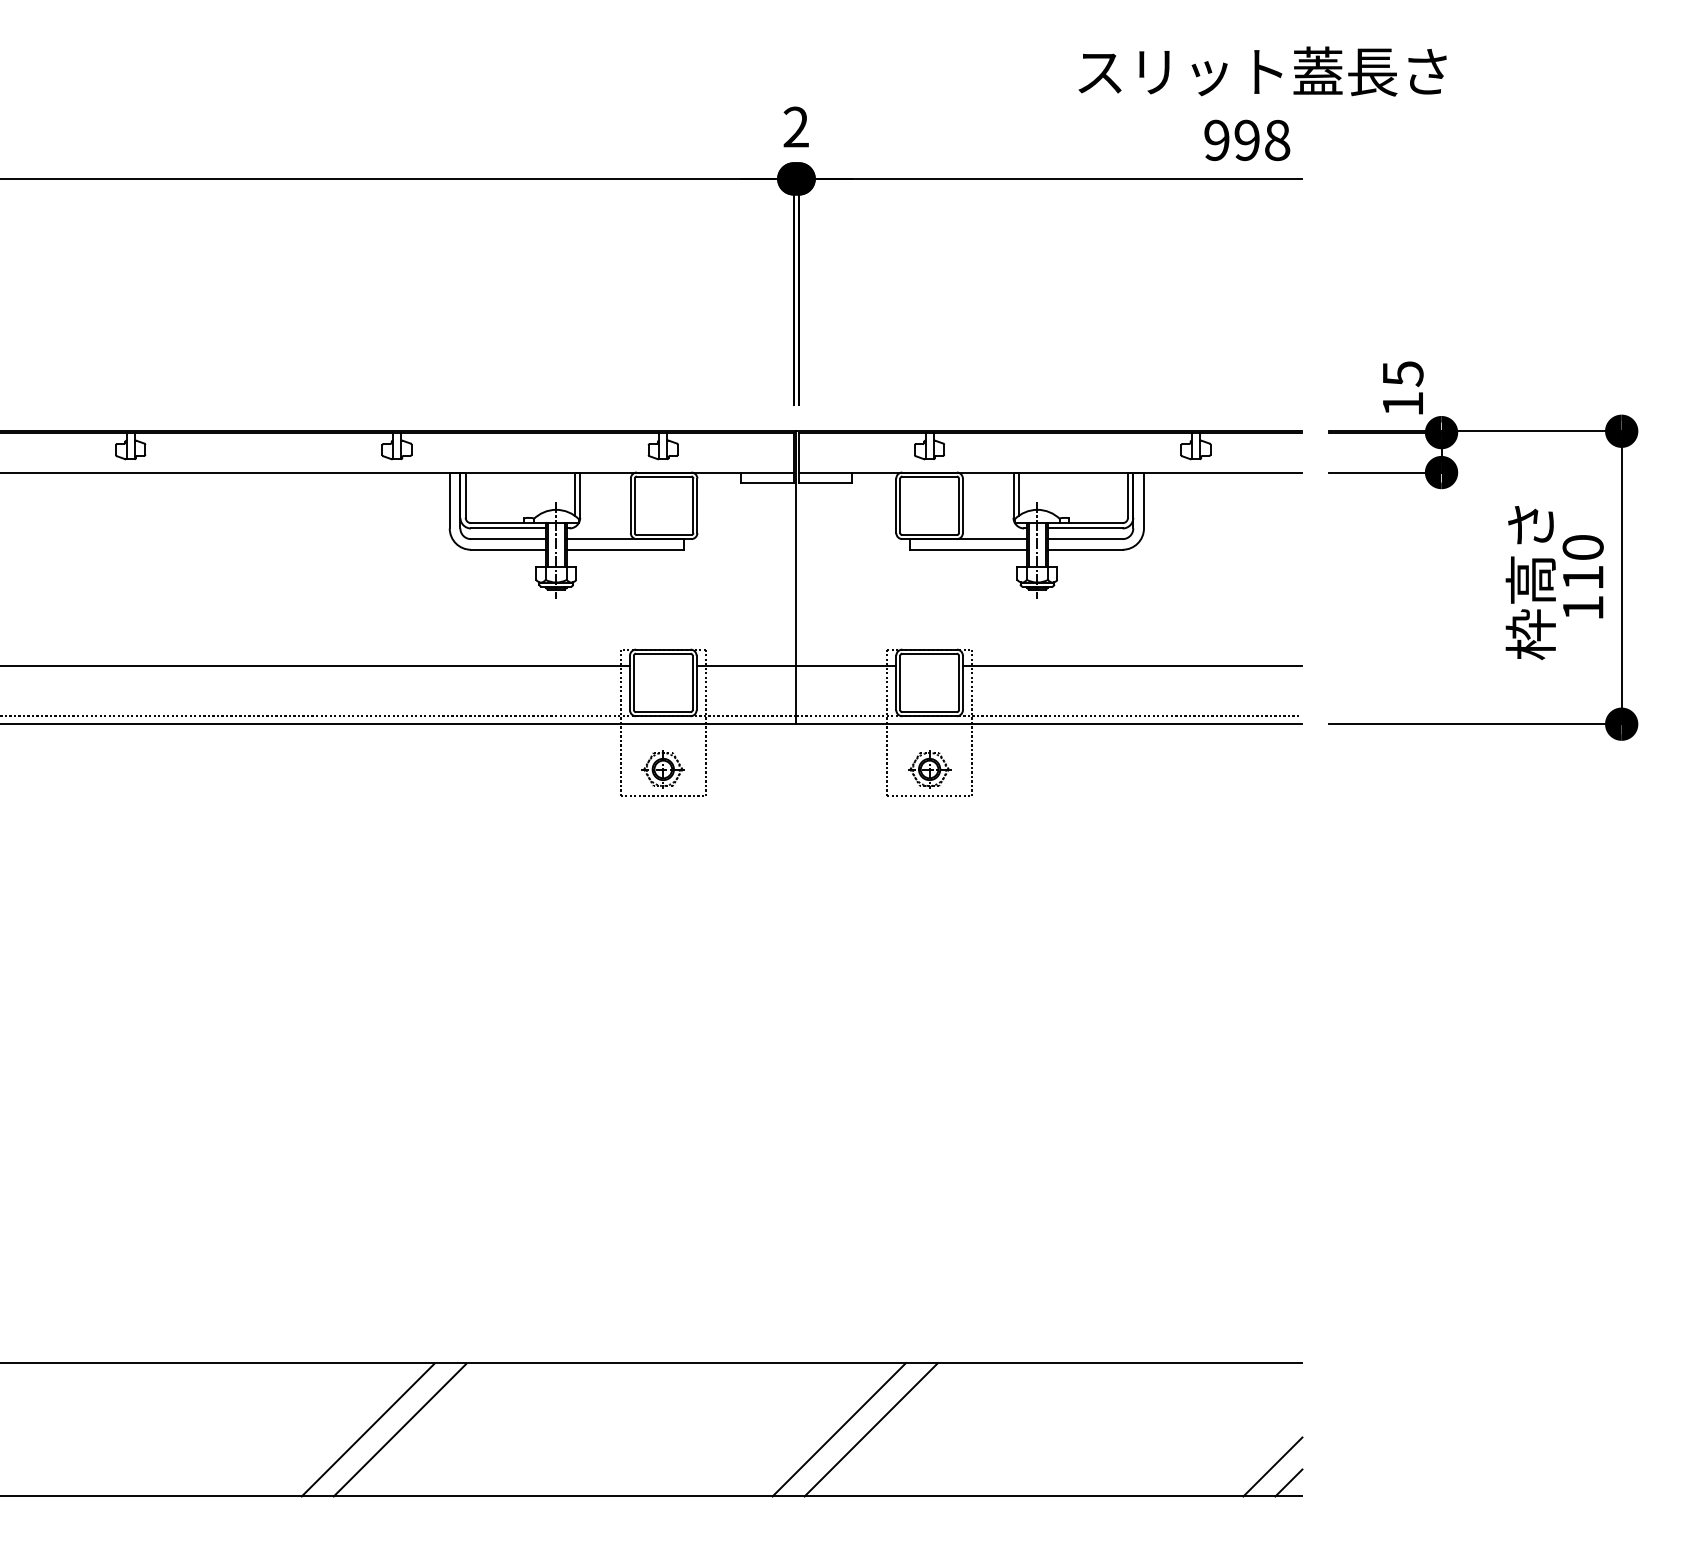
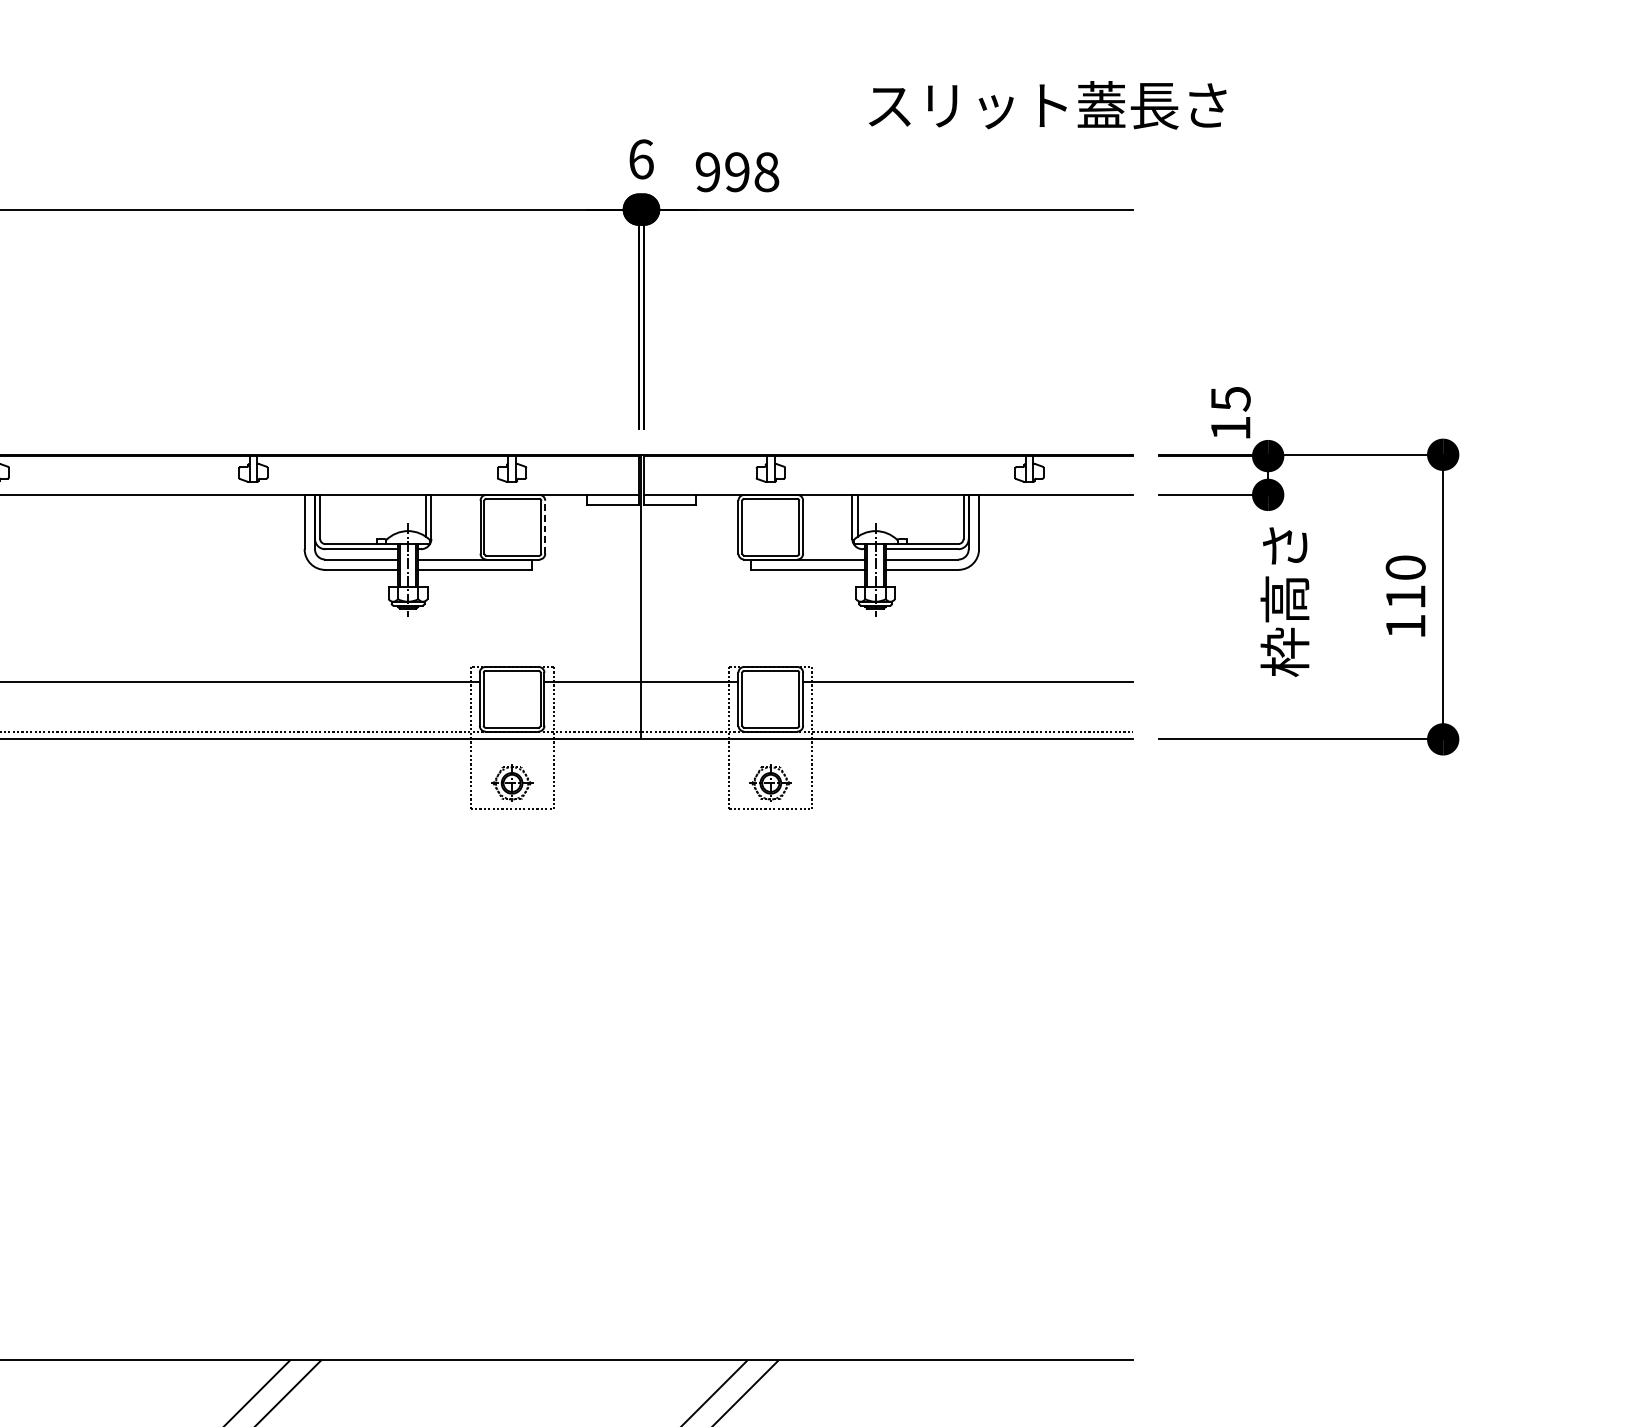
text: (1262, 71) -> (1047, 105), moved
text: (796, 126) -> (641, 158), 2 -> 6
text: (1247, 139) -> (737, 171), moved
line: (697, 505) -> (545, 526), solid -> dashed
text: (1530, 582) -> (1284, 601), moved

